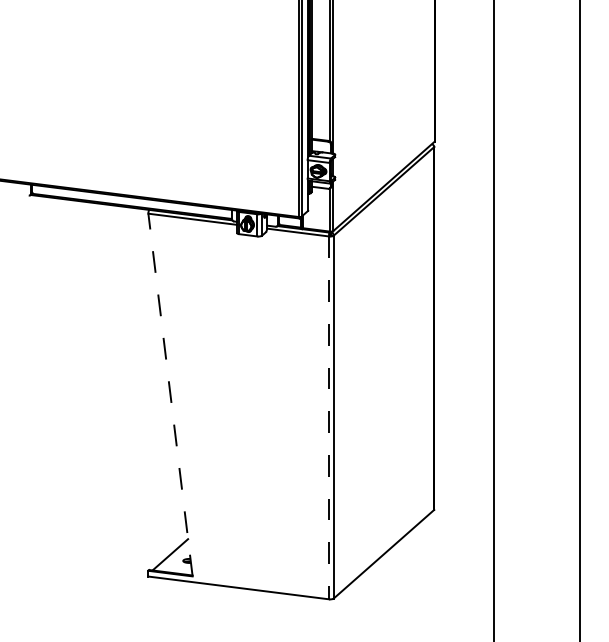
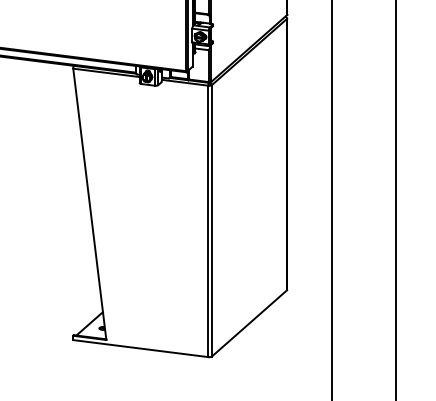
line: (170, 395) -> (89, 204), dashed -> solid
line: (329, 418) -> (208, 221), dashed -> solid

